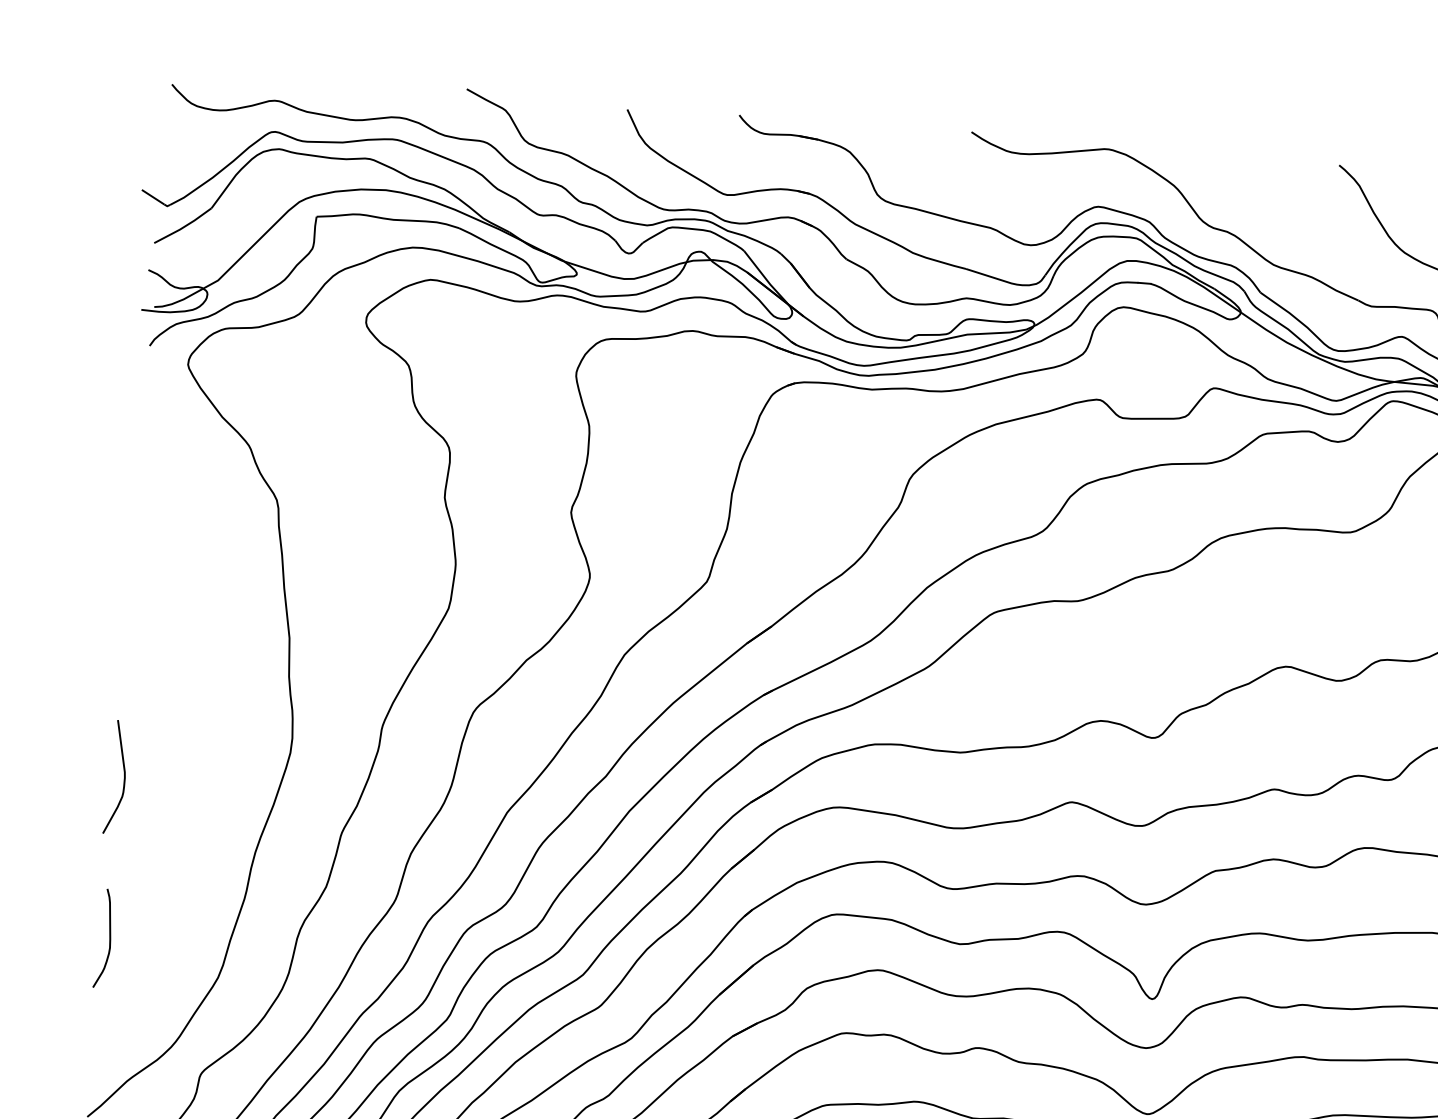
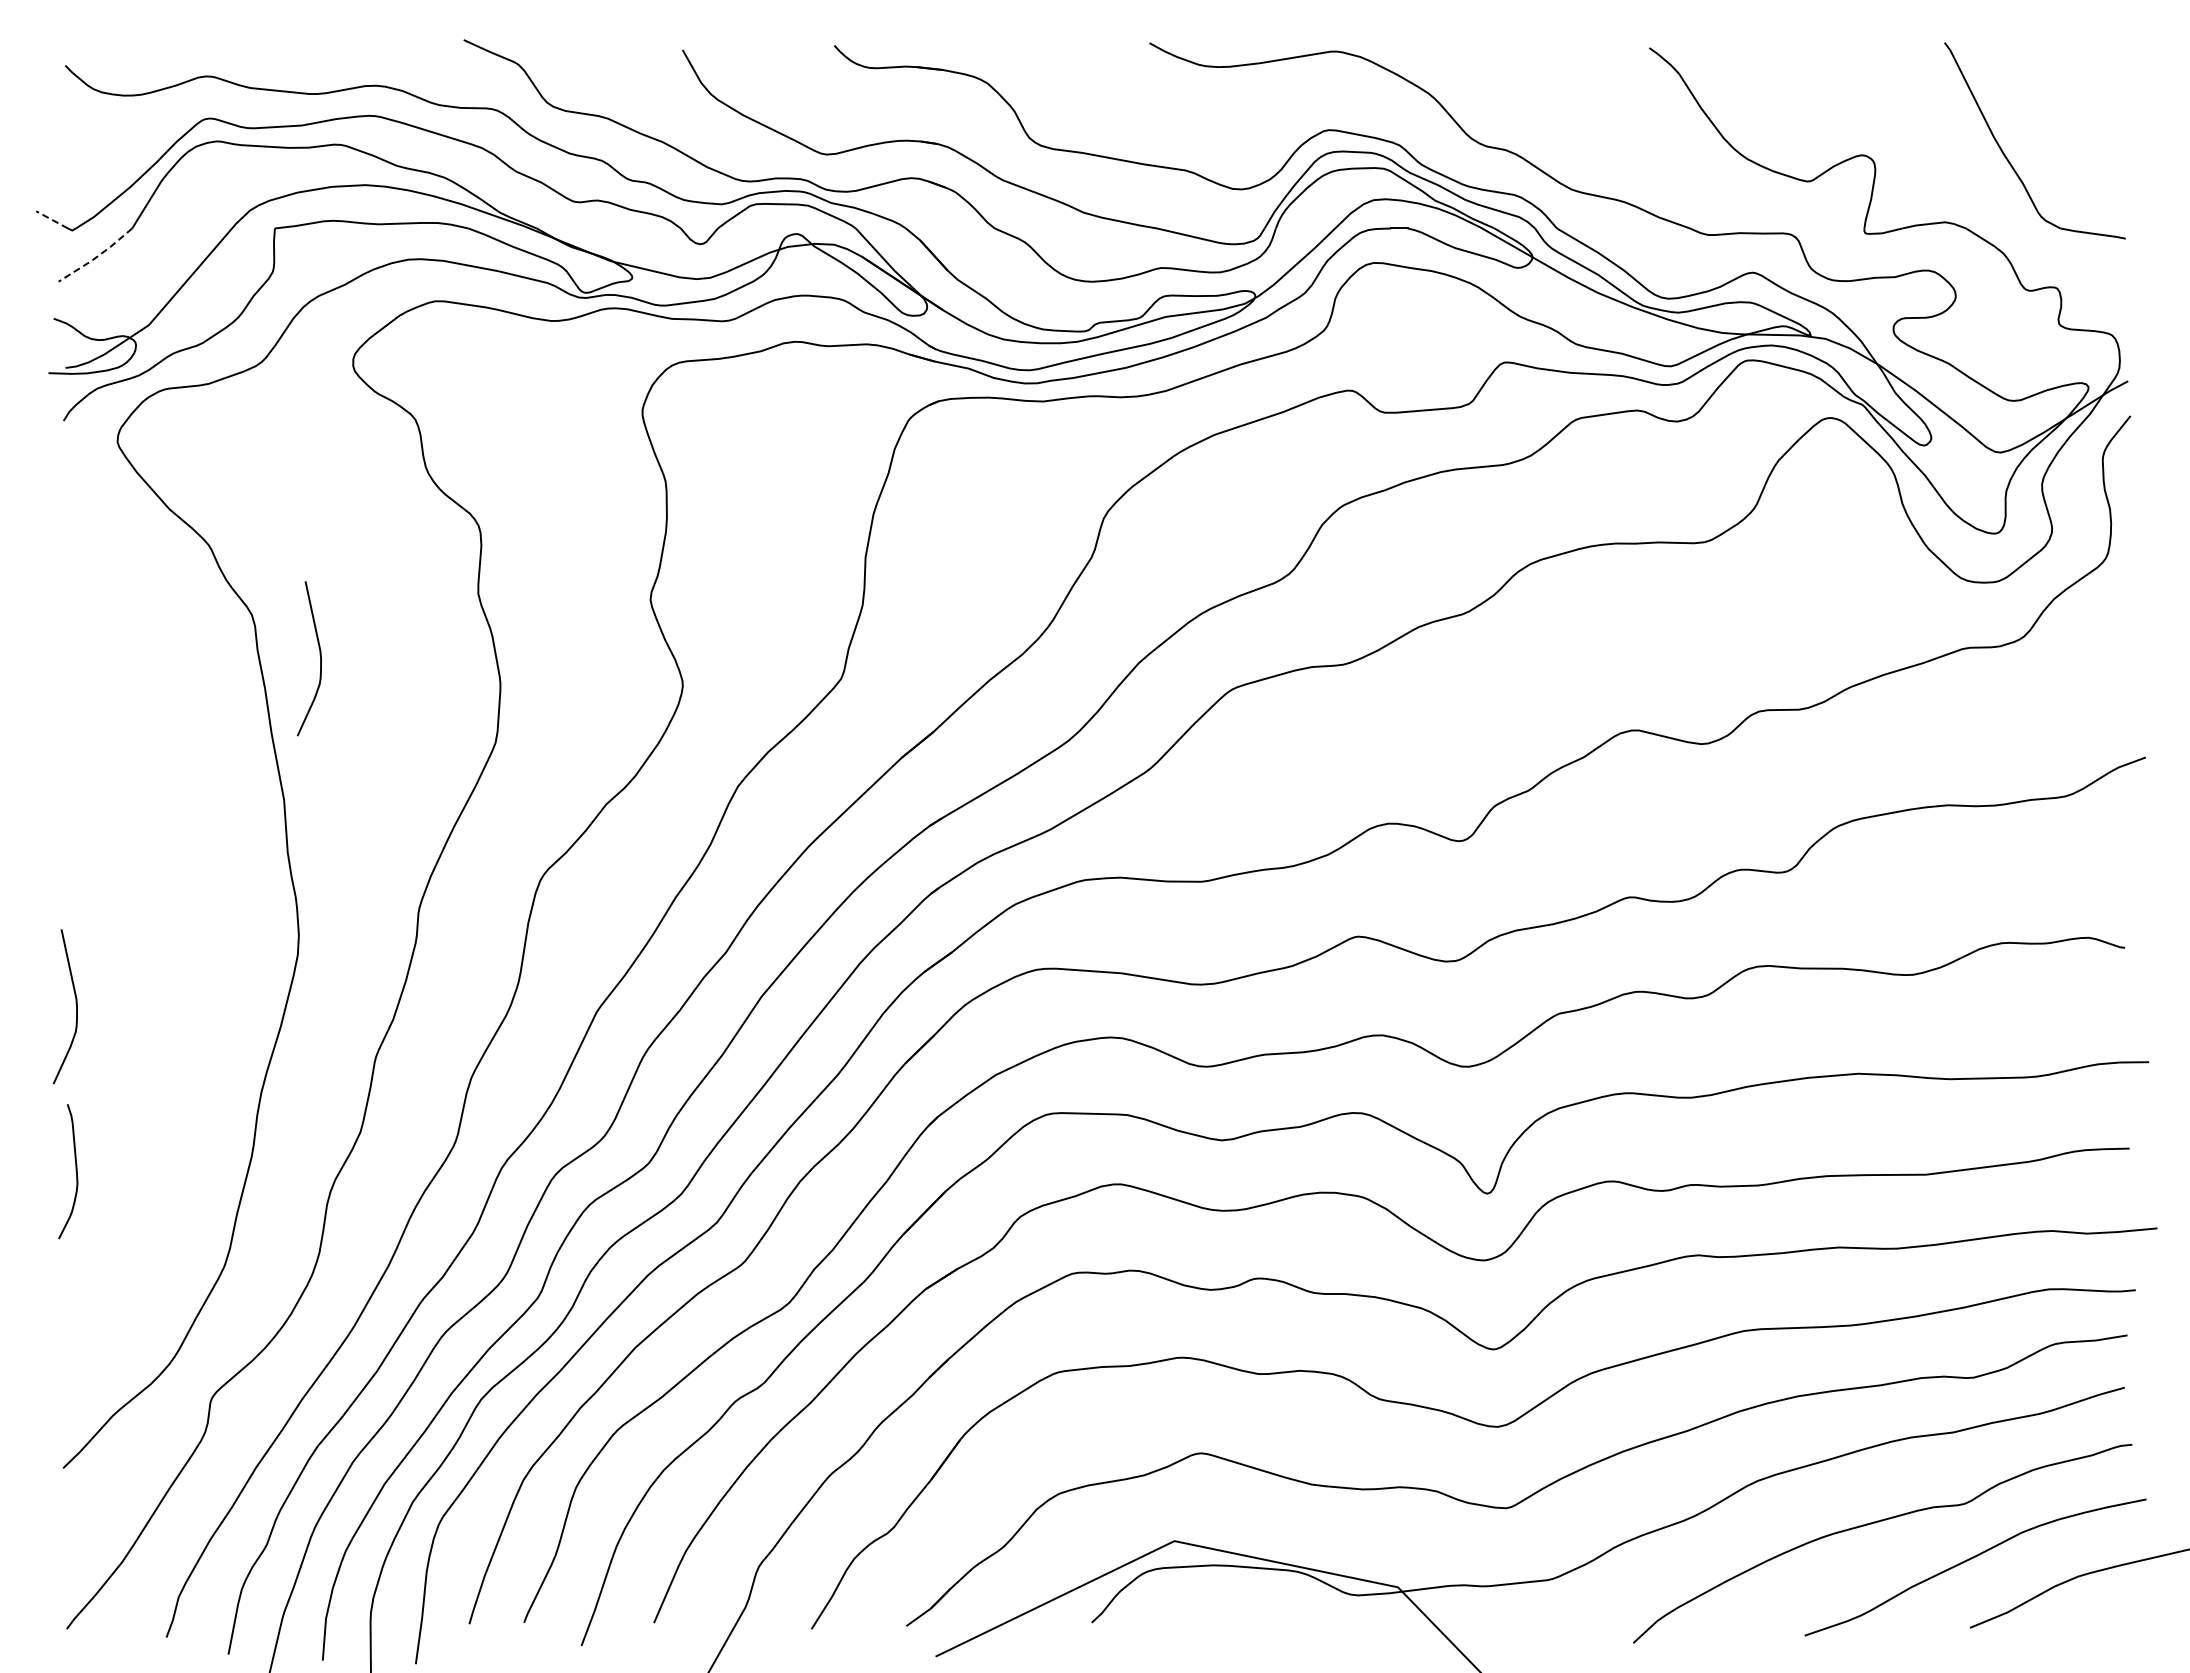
line: (152, 196) -> (51, 219), solid -> dashed
line: (183, 227) -> (96, 257), solid -> dashed
curve: (324, 533) -> (319, 655), added
curve: (109, 938) -> (75, 1170), moved

